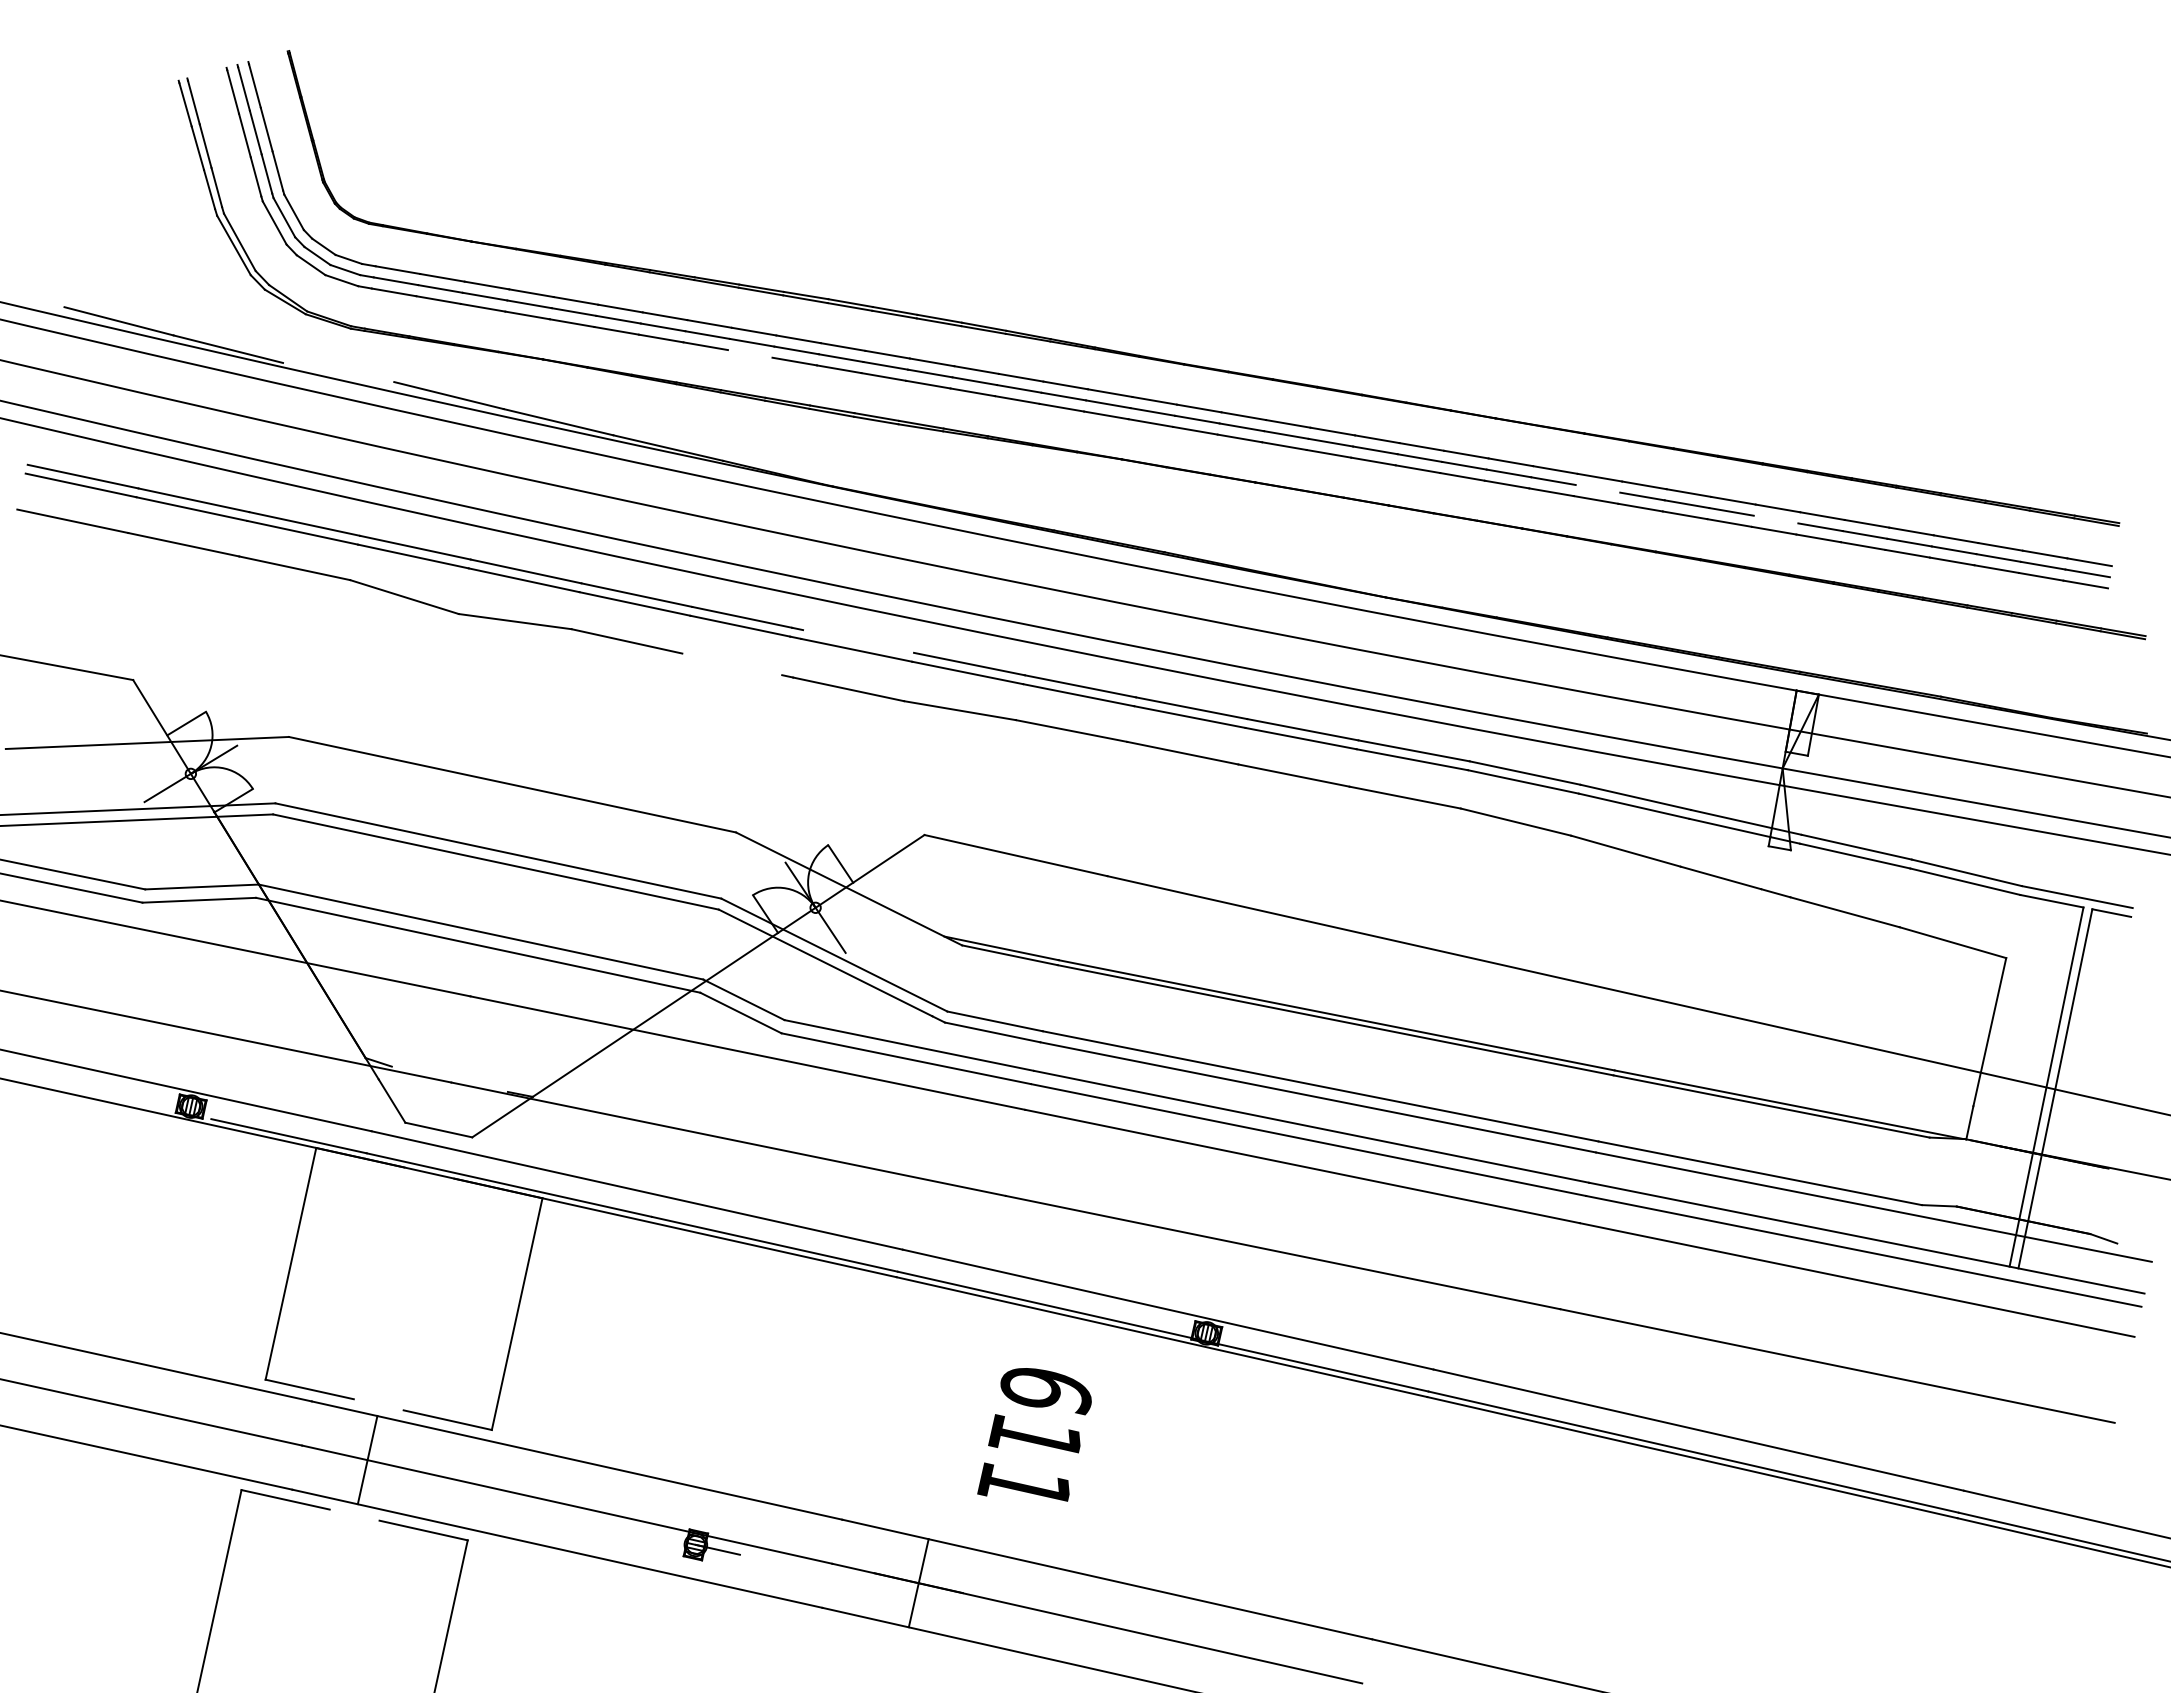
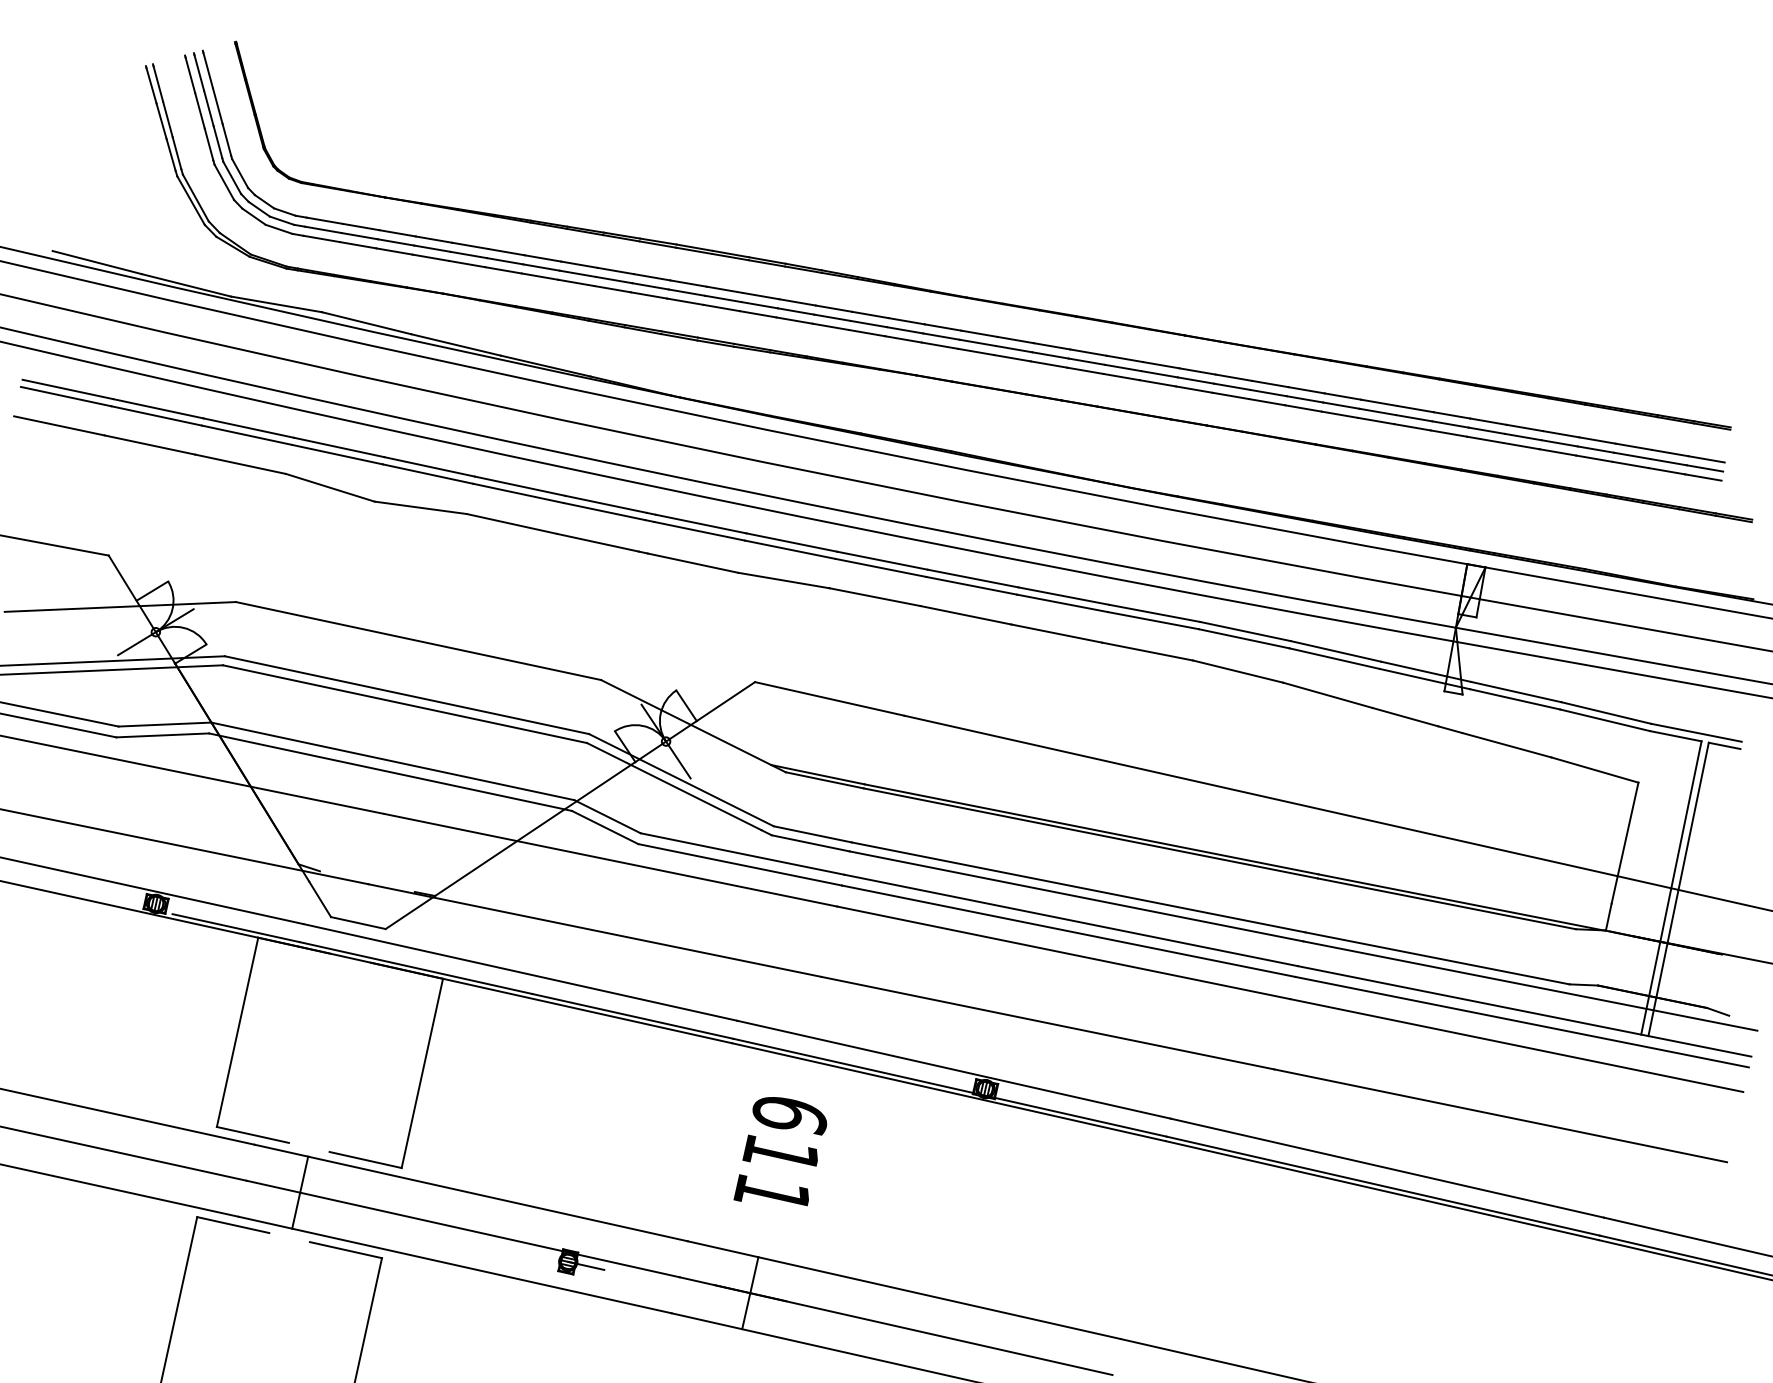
line: (749, 353) -> (612, 288), added
line: (338, 372) -> (276, 304), added
line: (1597, 488) -> (1304, 399), added
line: (1775, 519) -> (1450, 424), added
line: (858, 641) -> (701, 524), added
line: (732, 664) -> (598, 542), added
text: (1034, 1434) -> (780, 1151), moved

